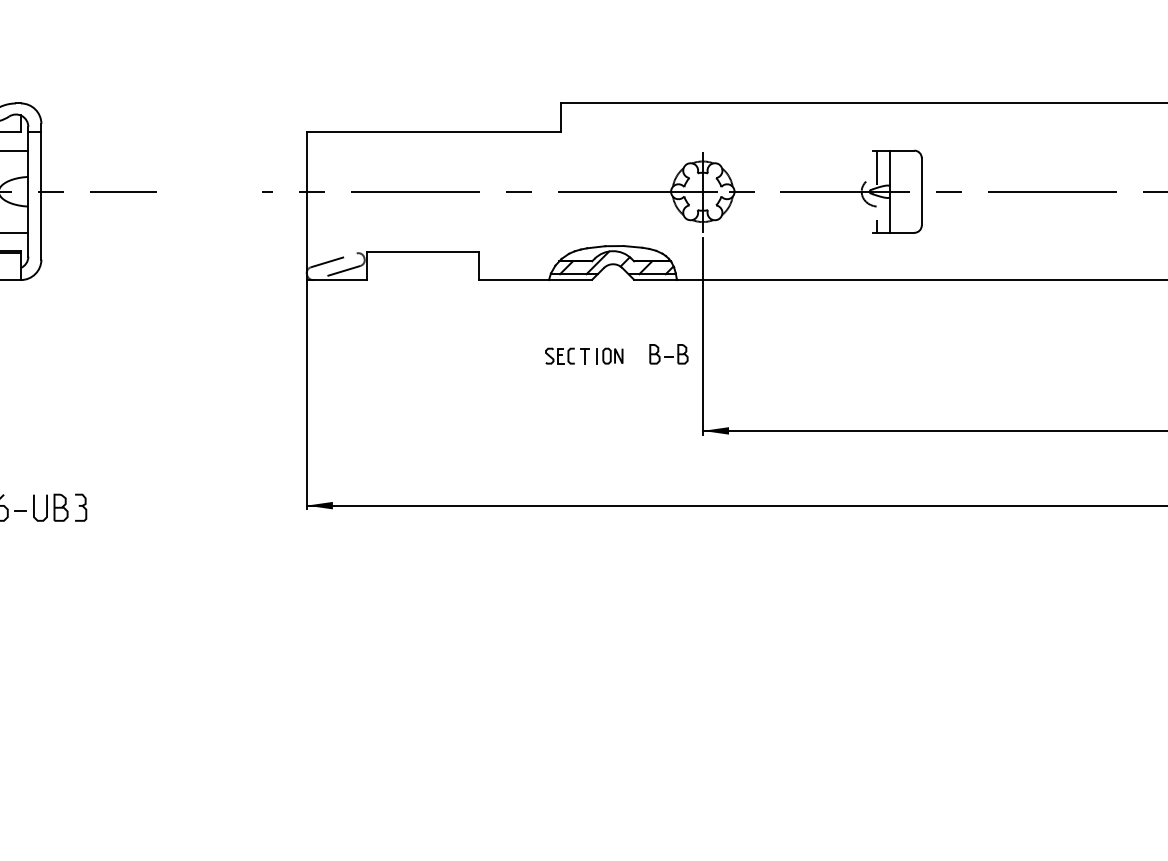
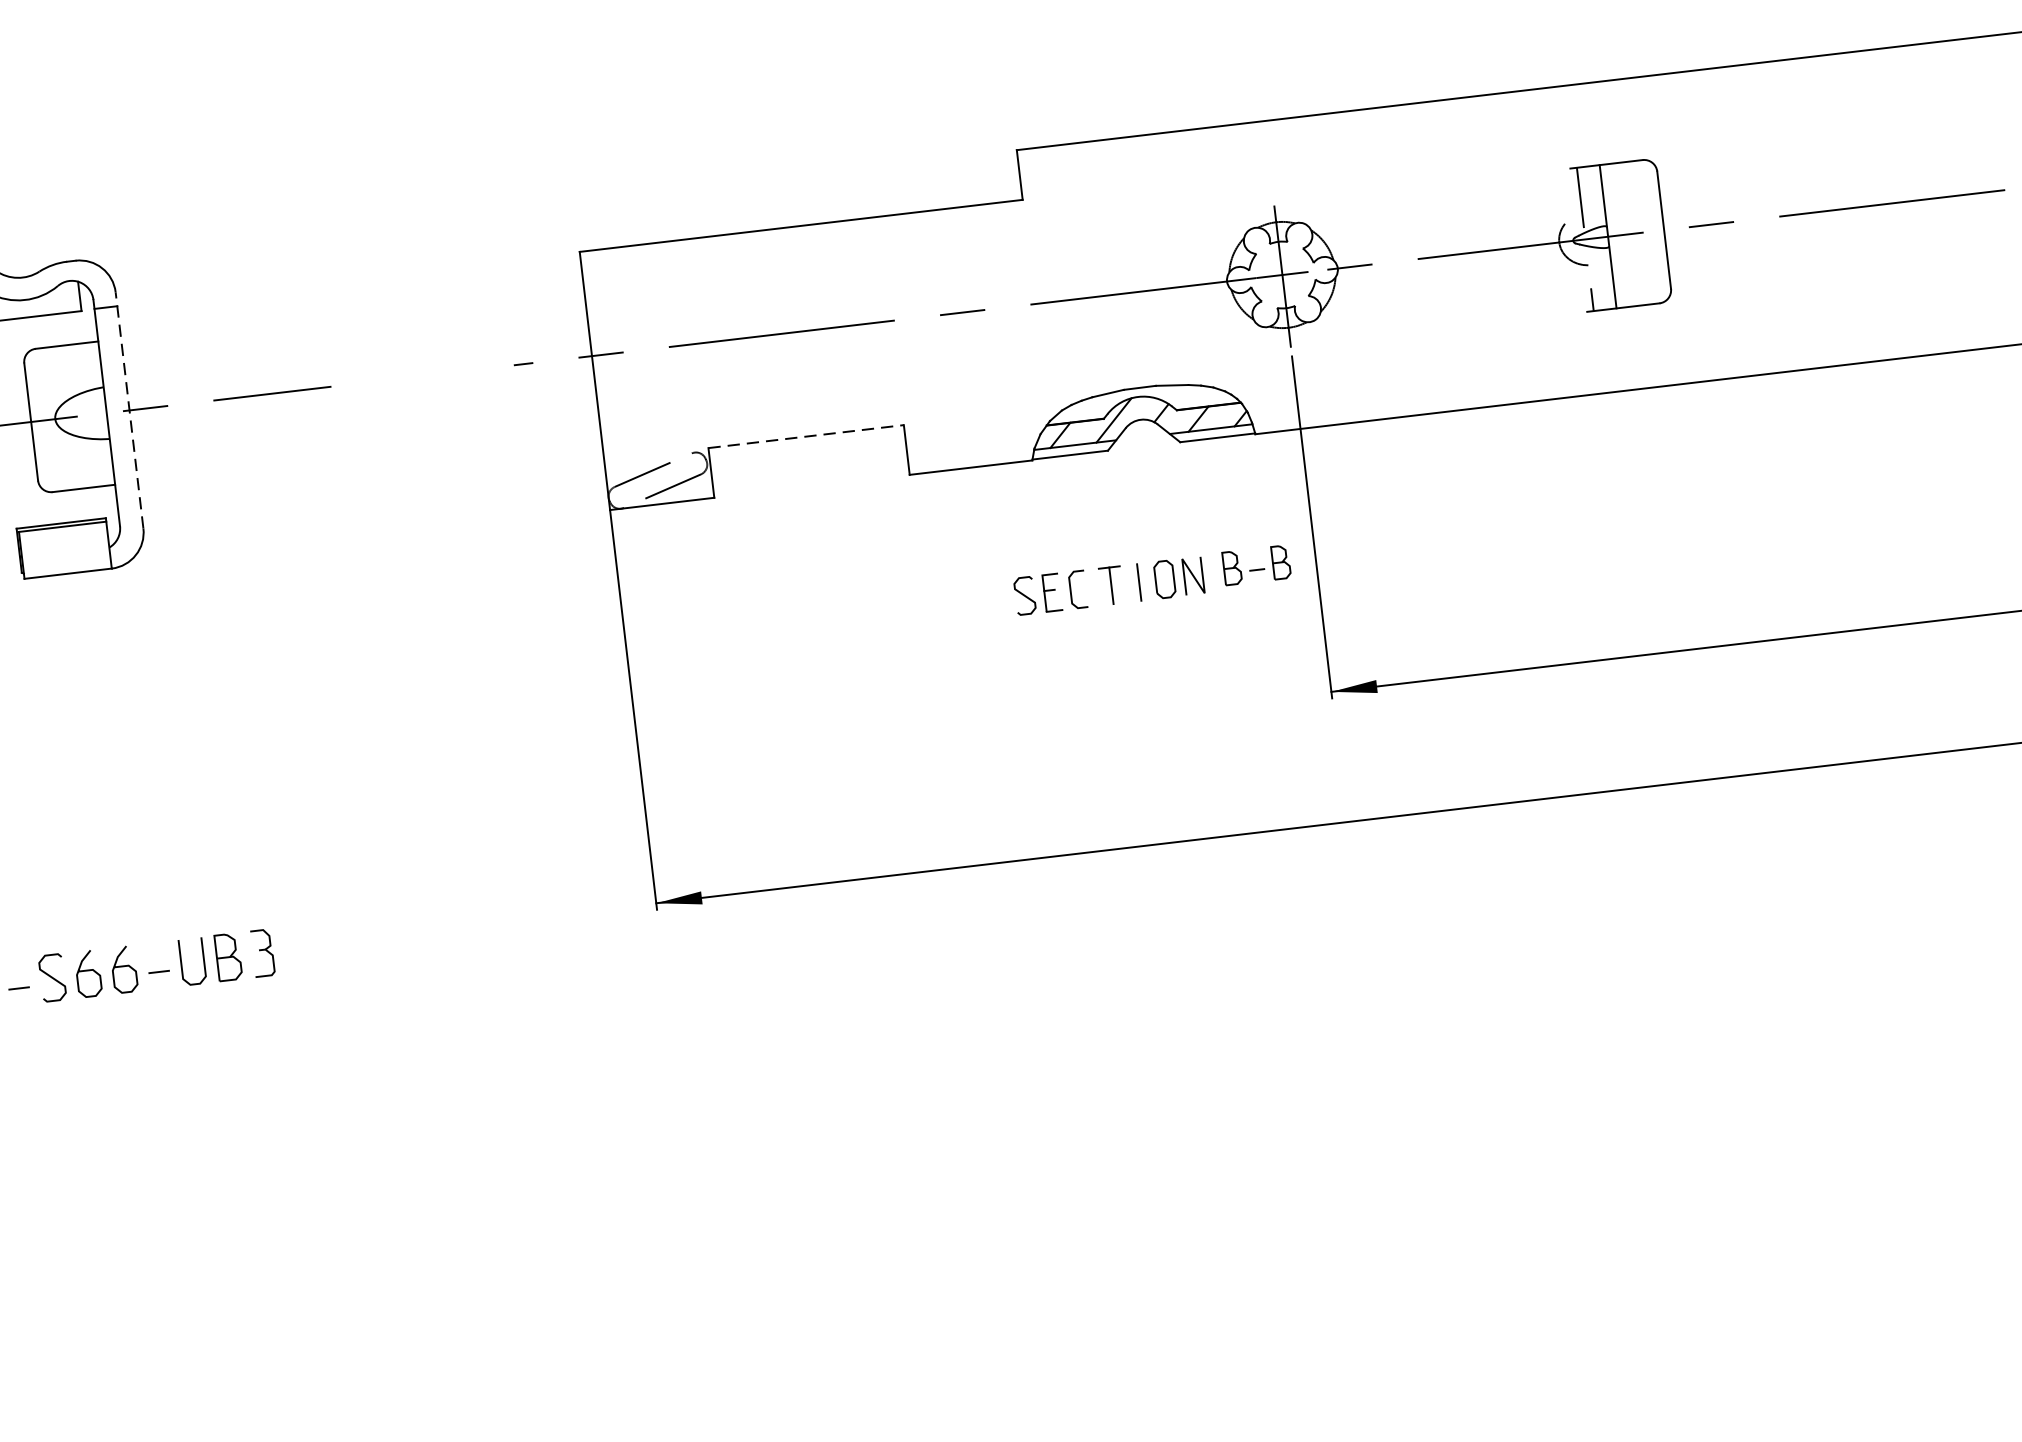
line: (41, 191) -> (129, 409), solid -> dashed
line: (423, 251) -> (807, 436), solid -> dashed
part: (584, 355) -> (1109, 584), size x1.4

